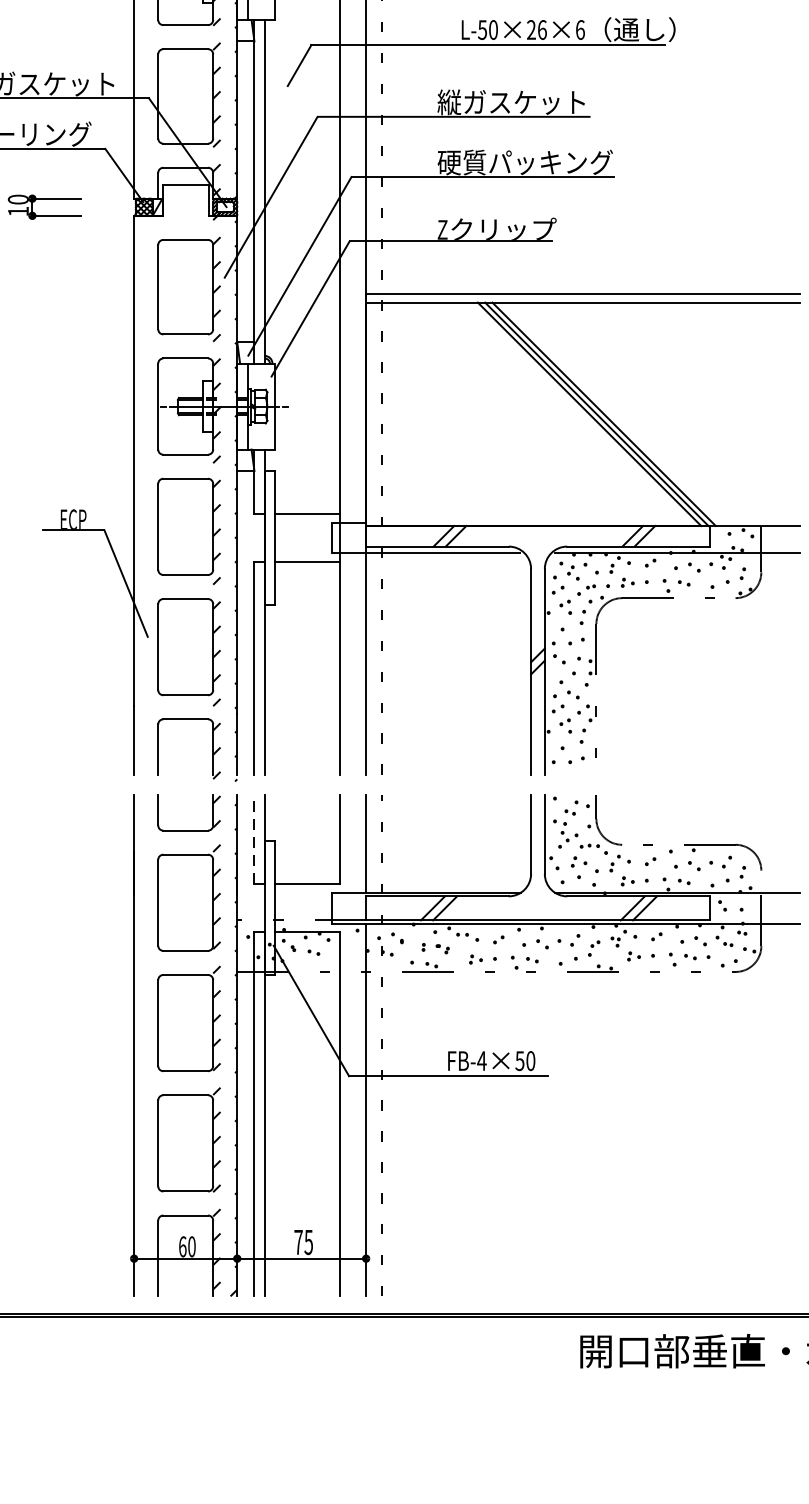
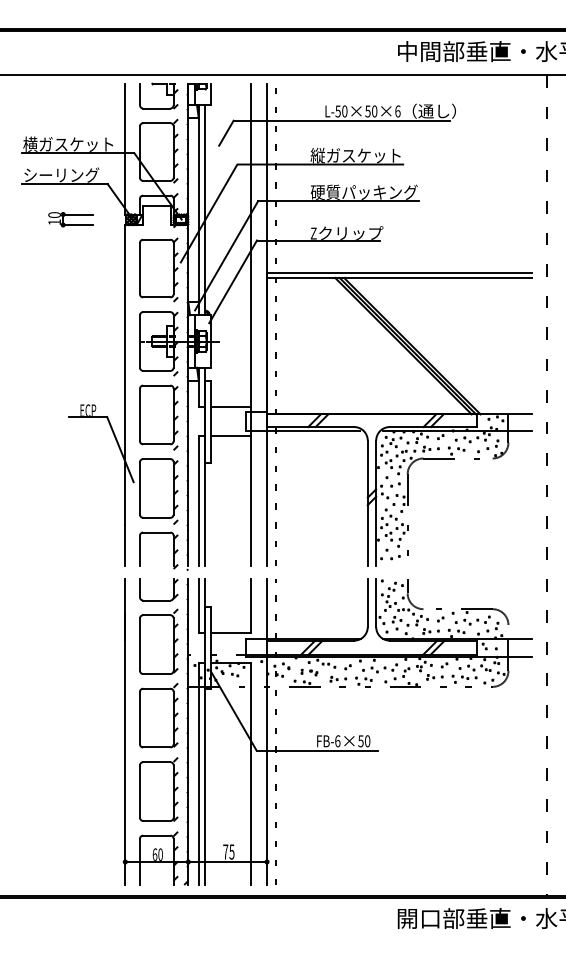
text: (537, 30) -> (371, 111), 26 -> 50
line: (253, 838) -> (198, 605), dashed -> solid
text: (481, 1061) -> (337, 741), FB-4 -> FB-6

